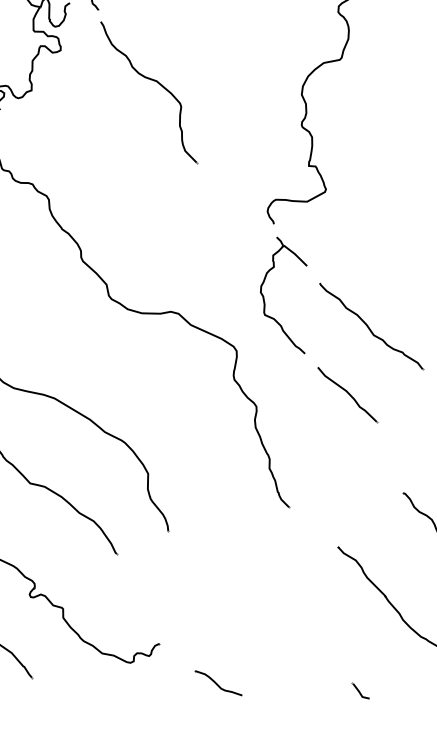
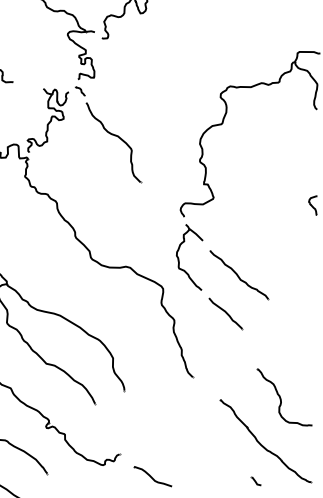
part: (217, 682) -> (152, 476), size x1.43
part: (359, 691) -> (255, 481), moved

